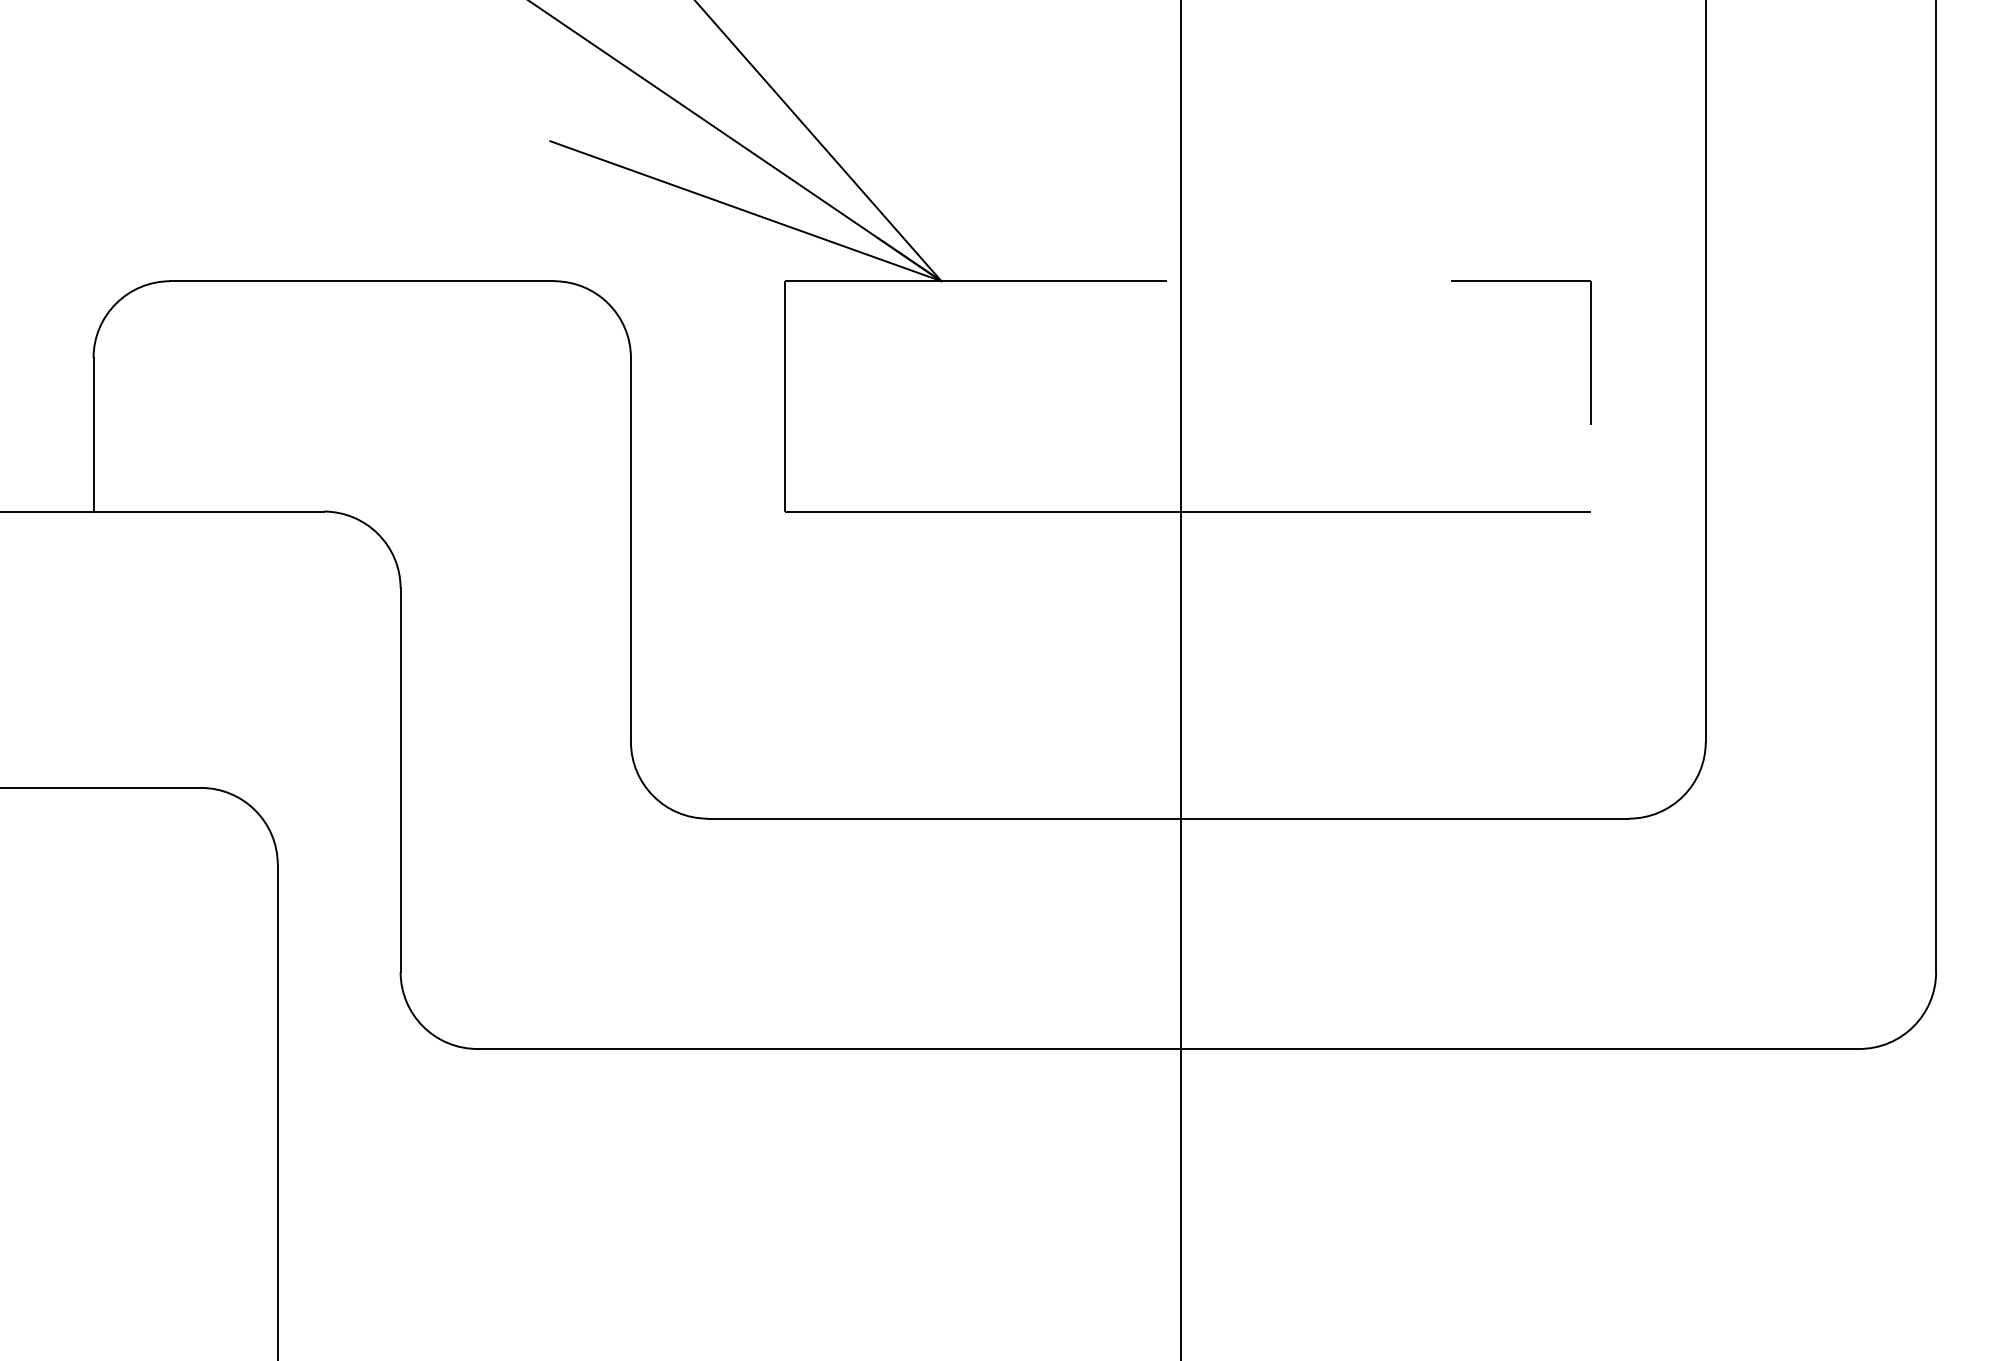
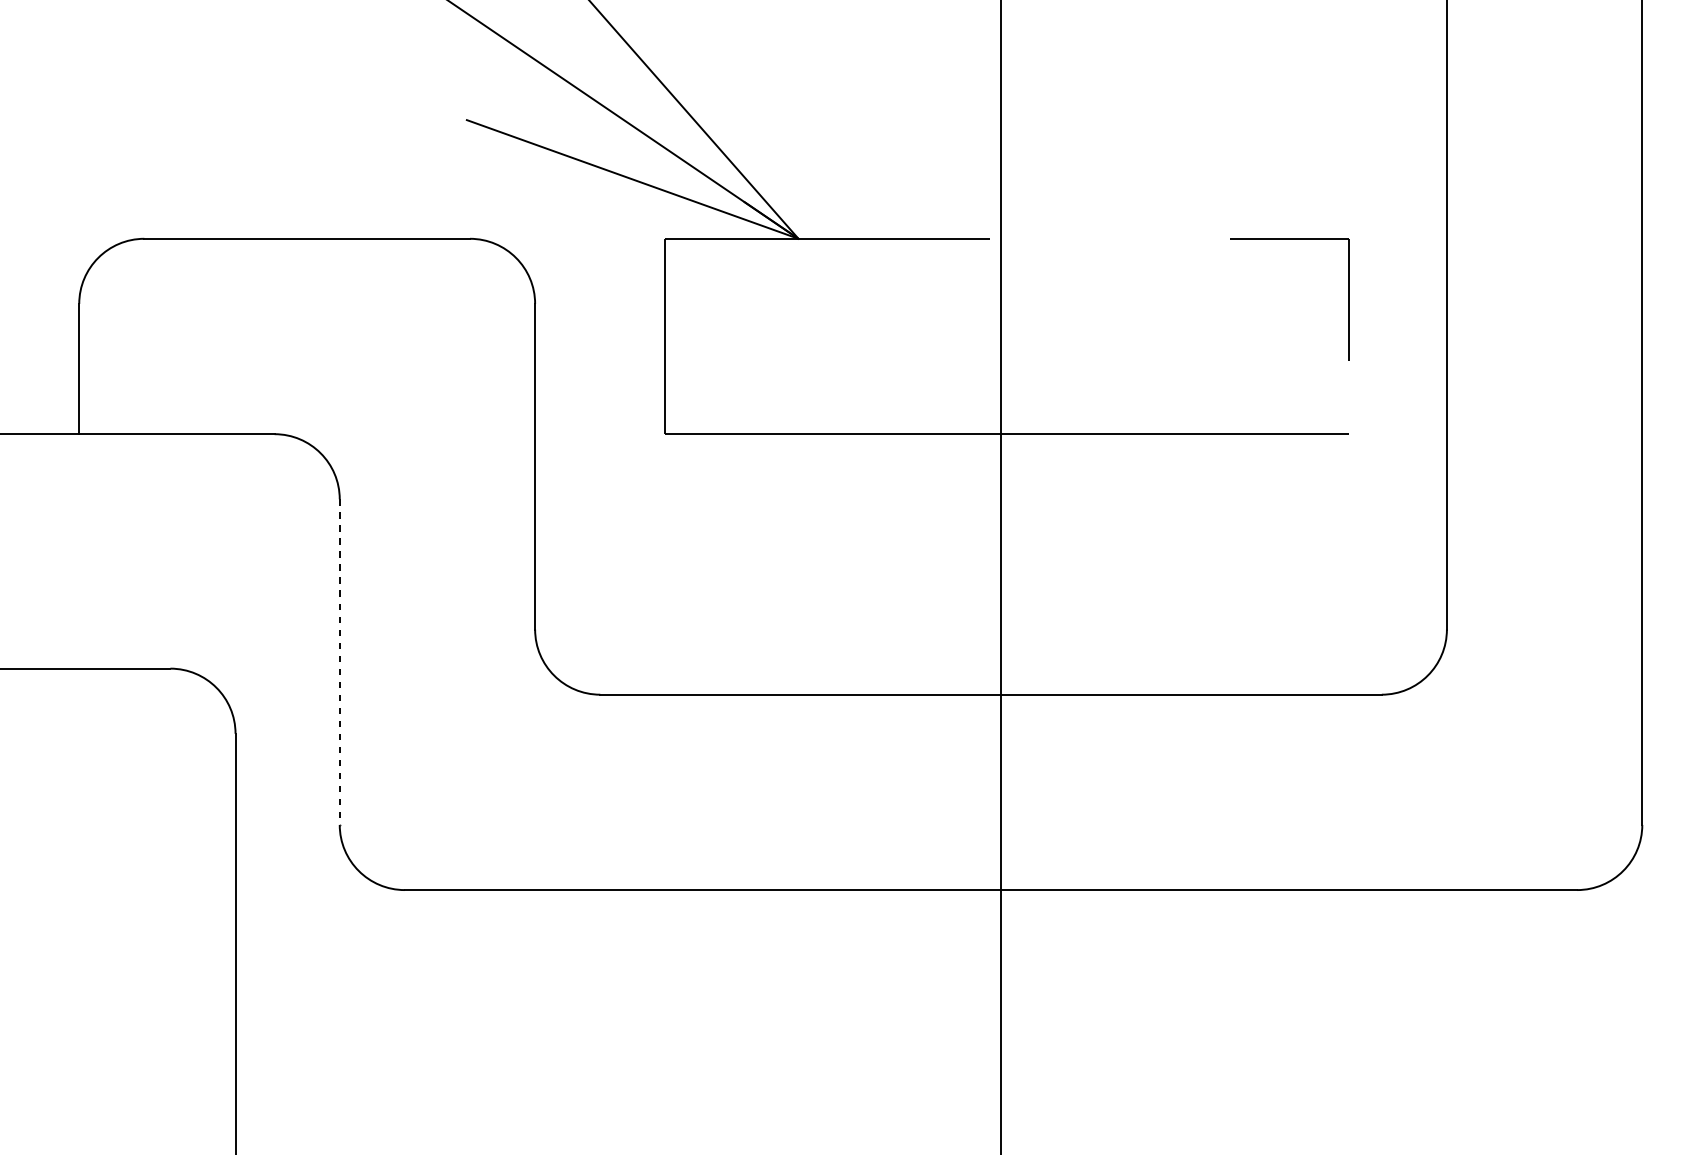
line: (400, 780) -> (339, 662), solid -> dashed

